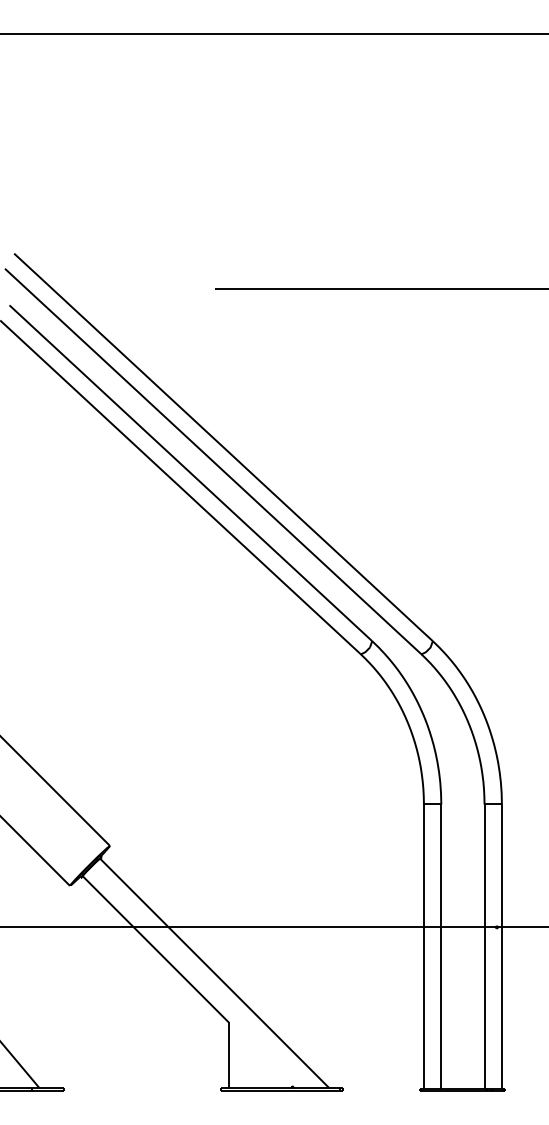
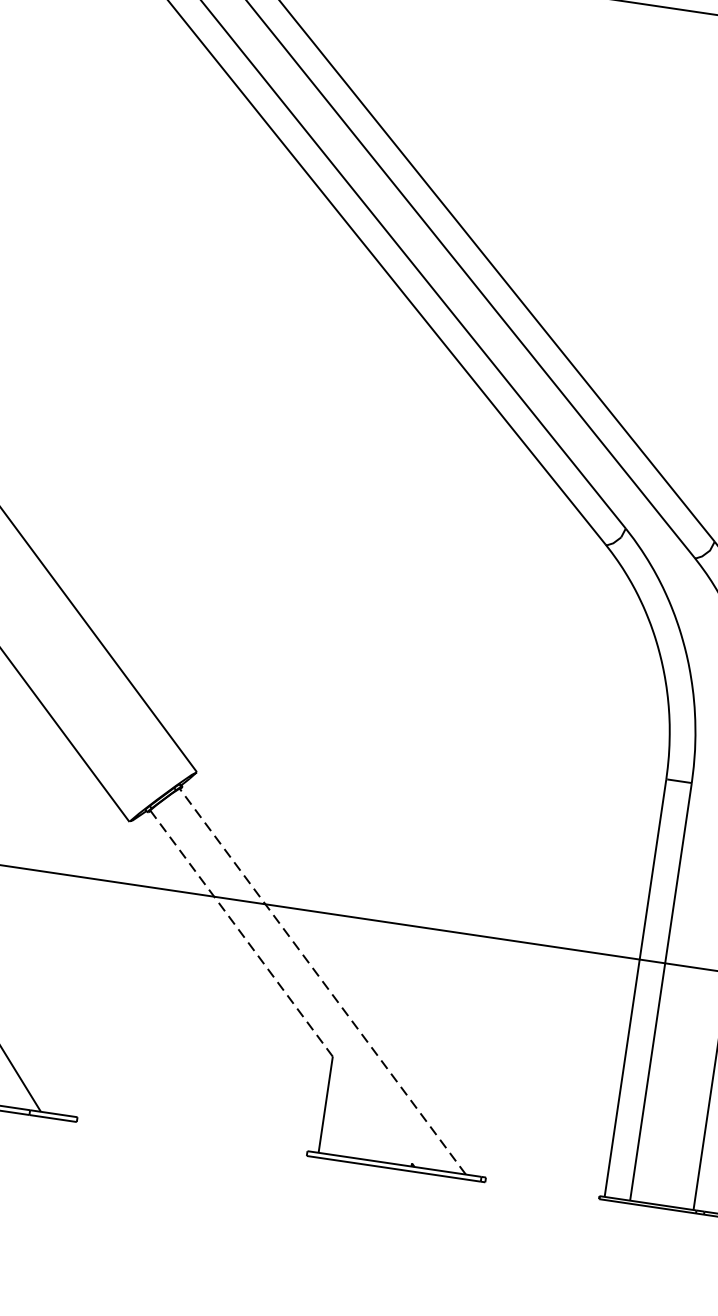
line: (156, 949) -> (242, 934), solid -> dashed
line: (214, 972) -> (322, 980), solid -> dashed

